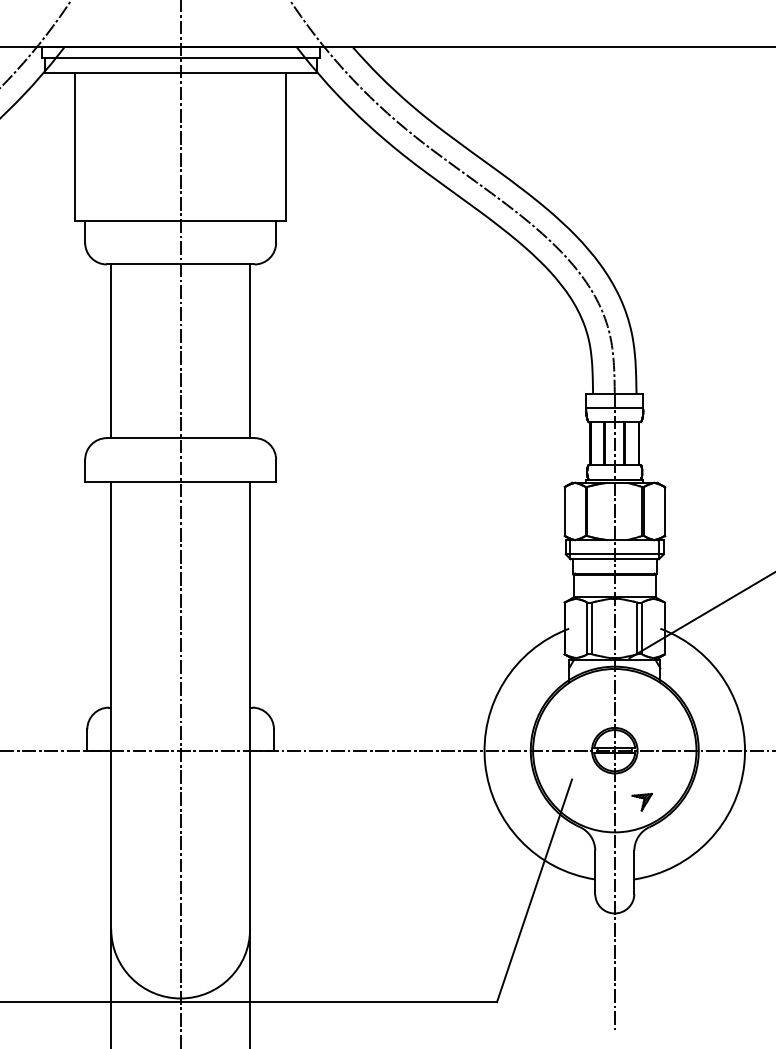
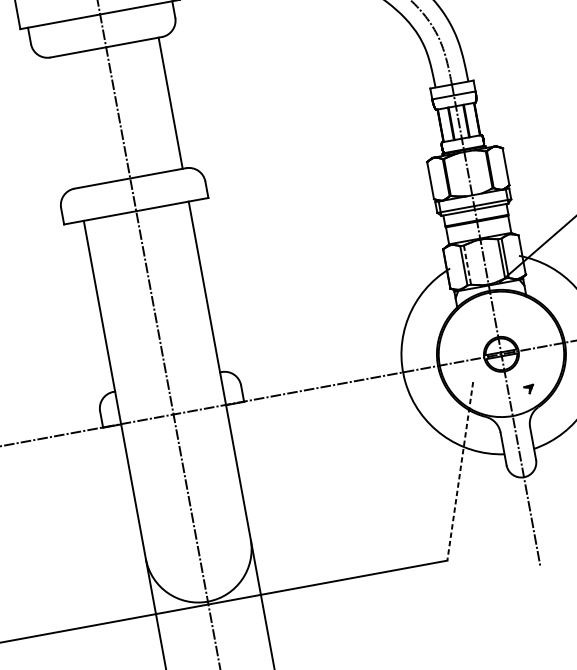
line: (111, 351) -> (66, 122), removed
line: (592, 628) -> (467, 265), solid -> dashed
part: (641, 801) -> (528, 389), size x0.6
line: (534, 891) -> (460, 471), solid -> dashed

